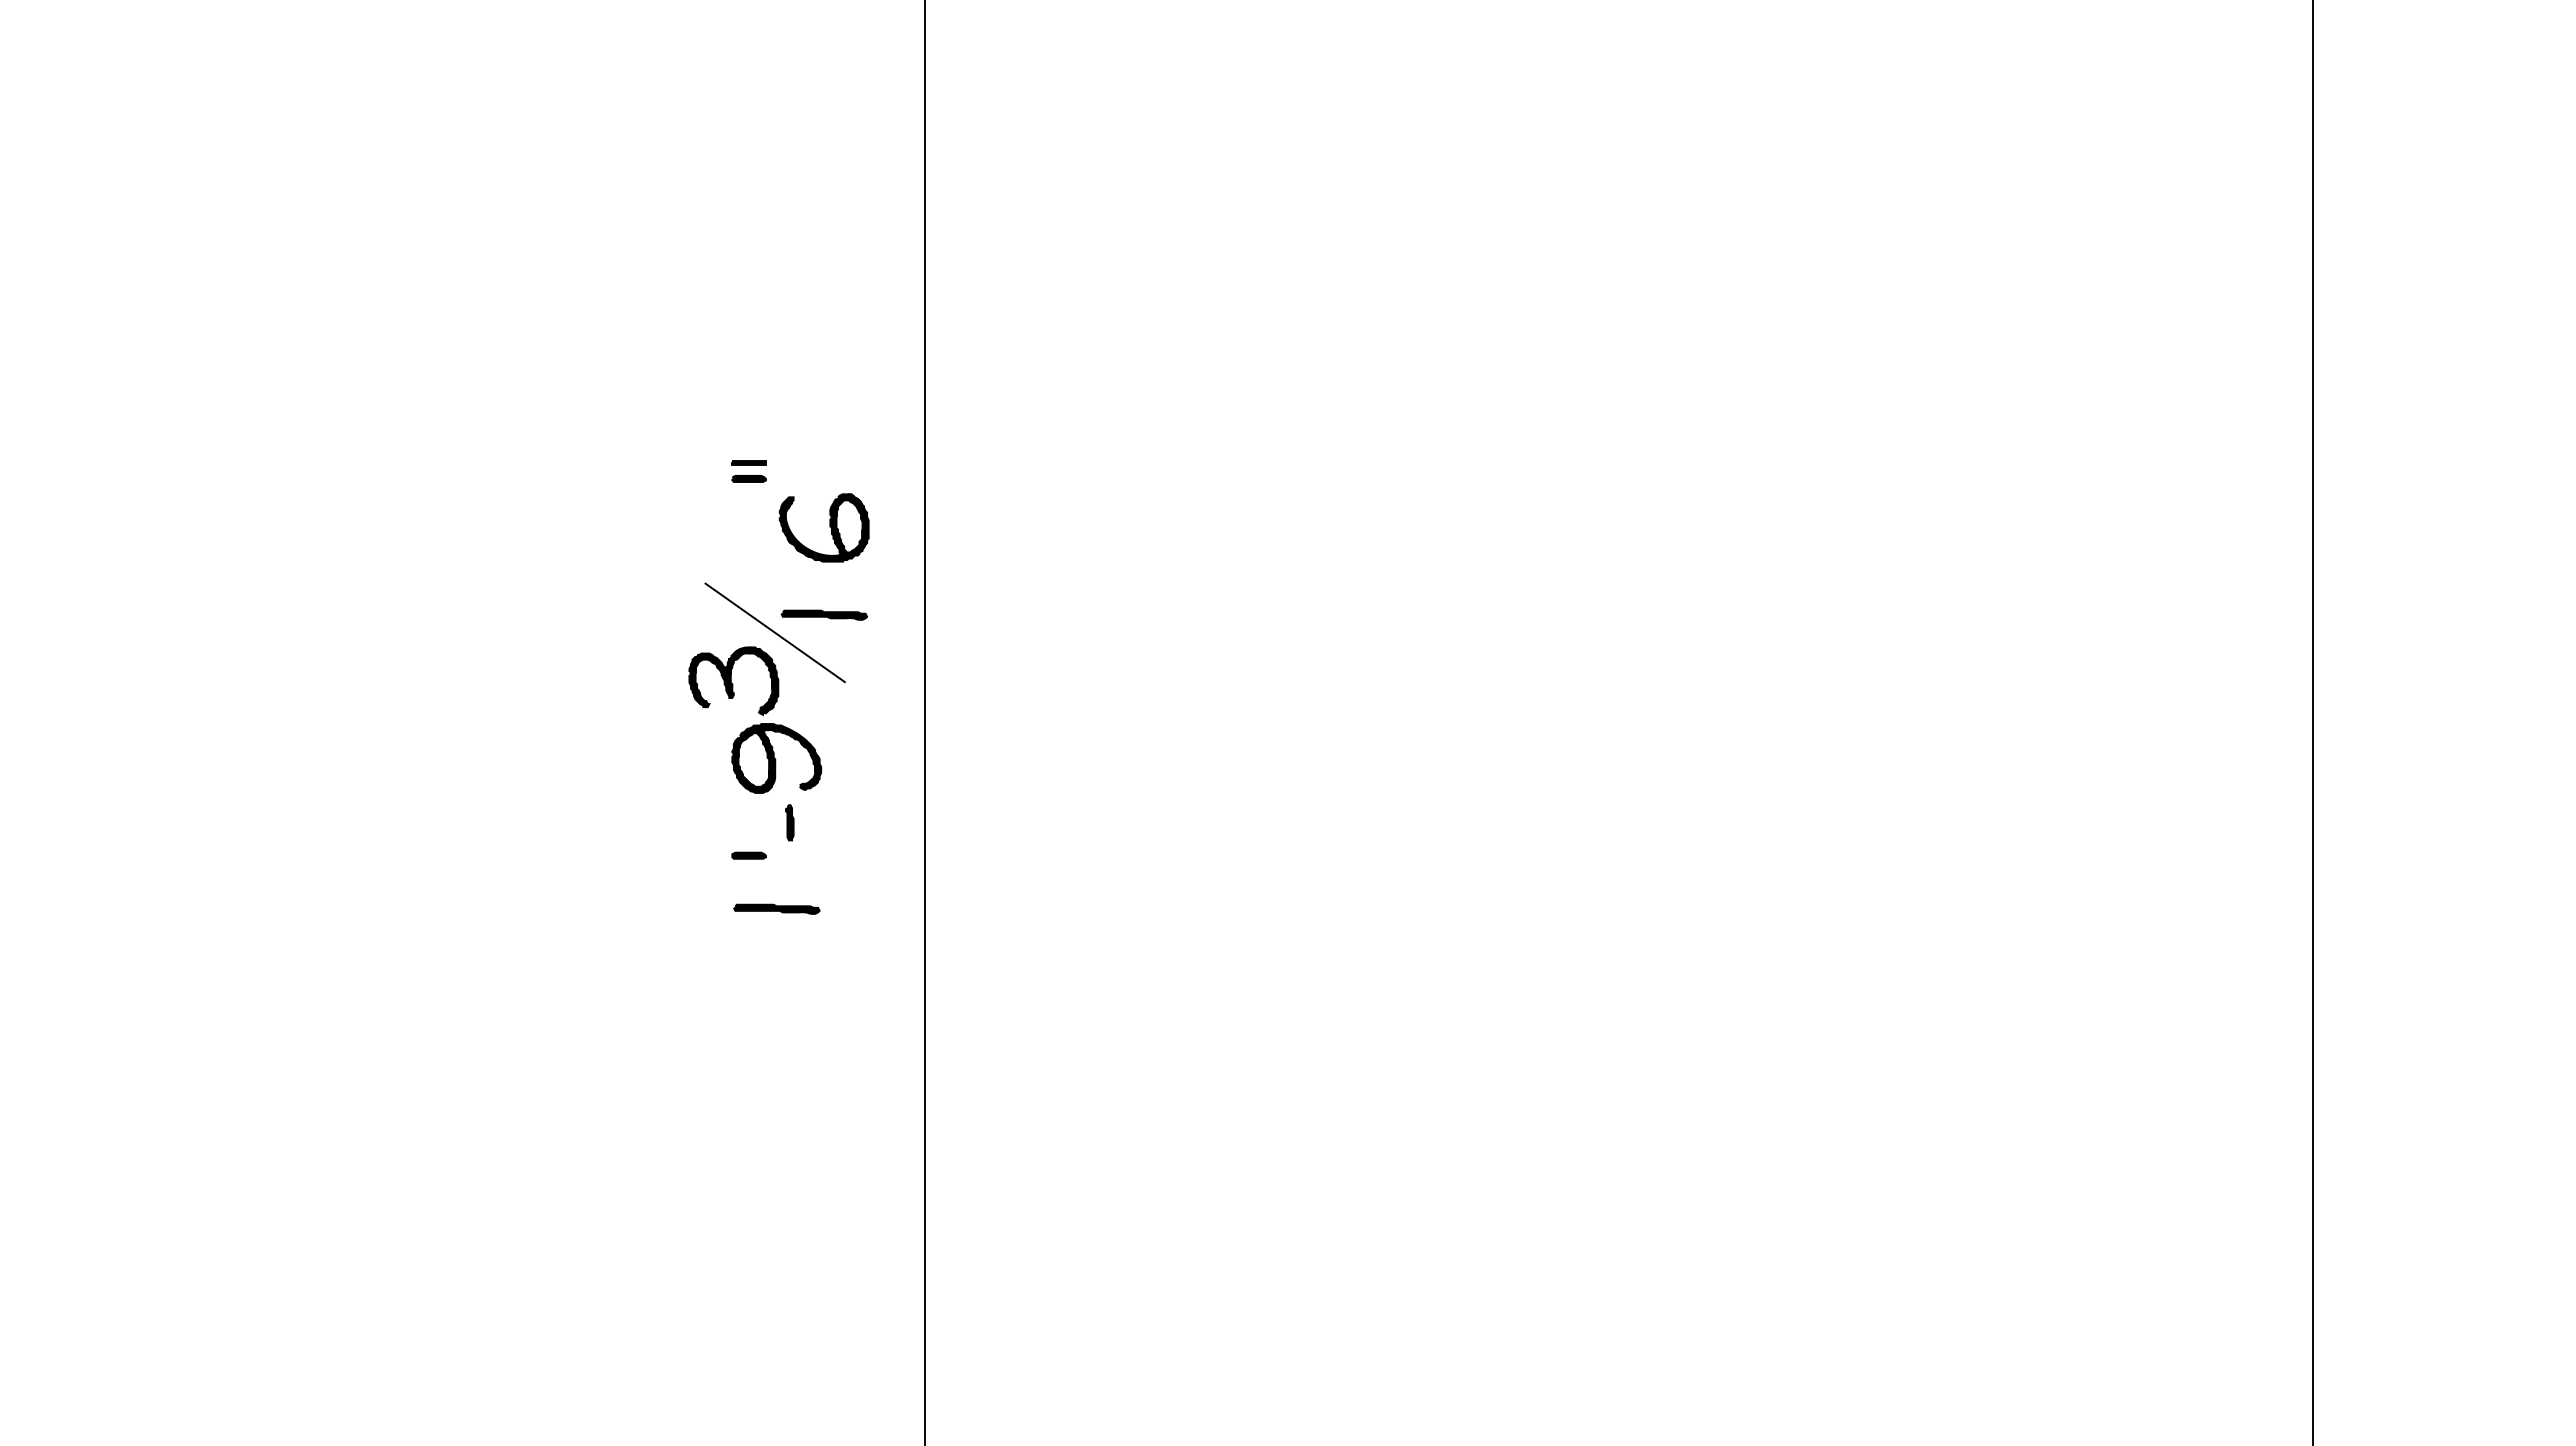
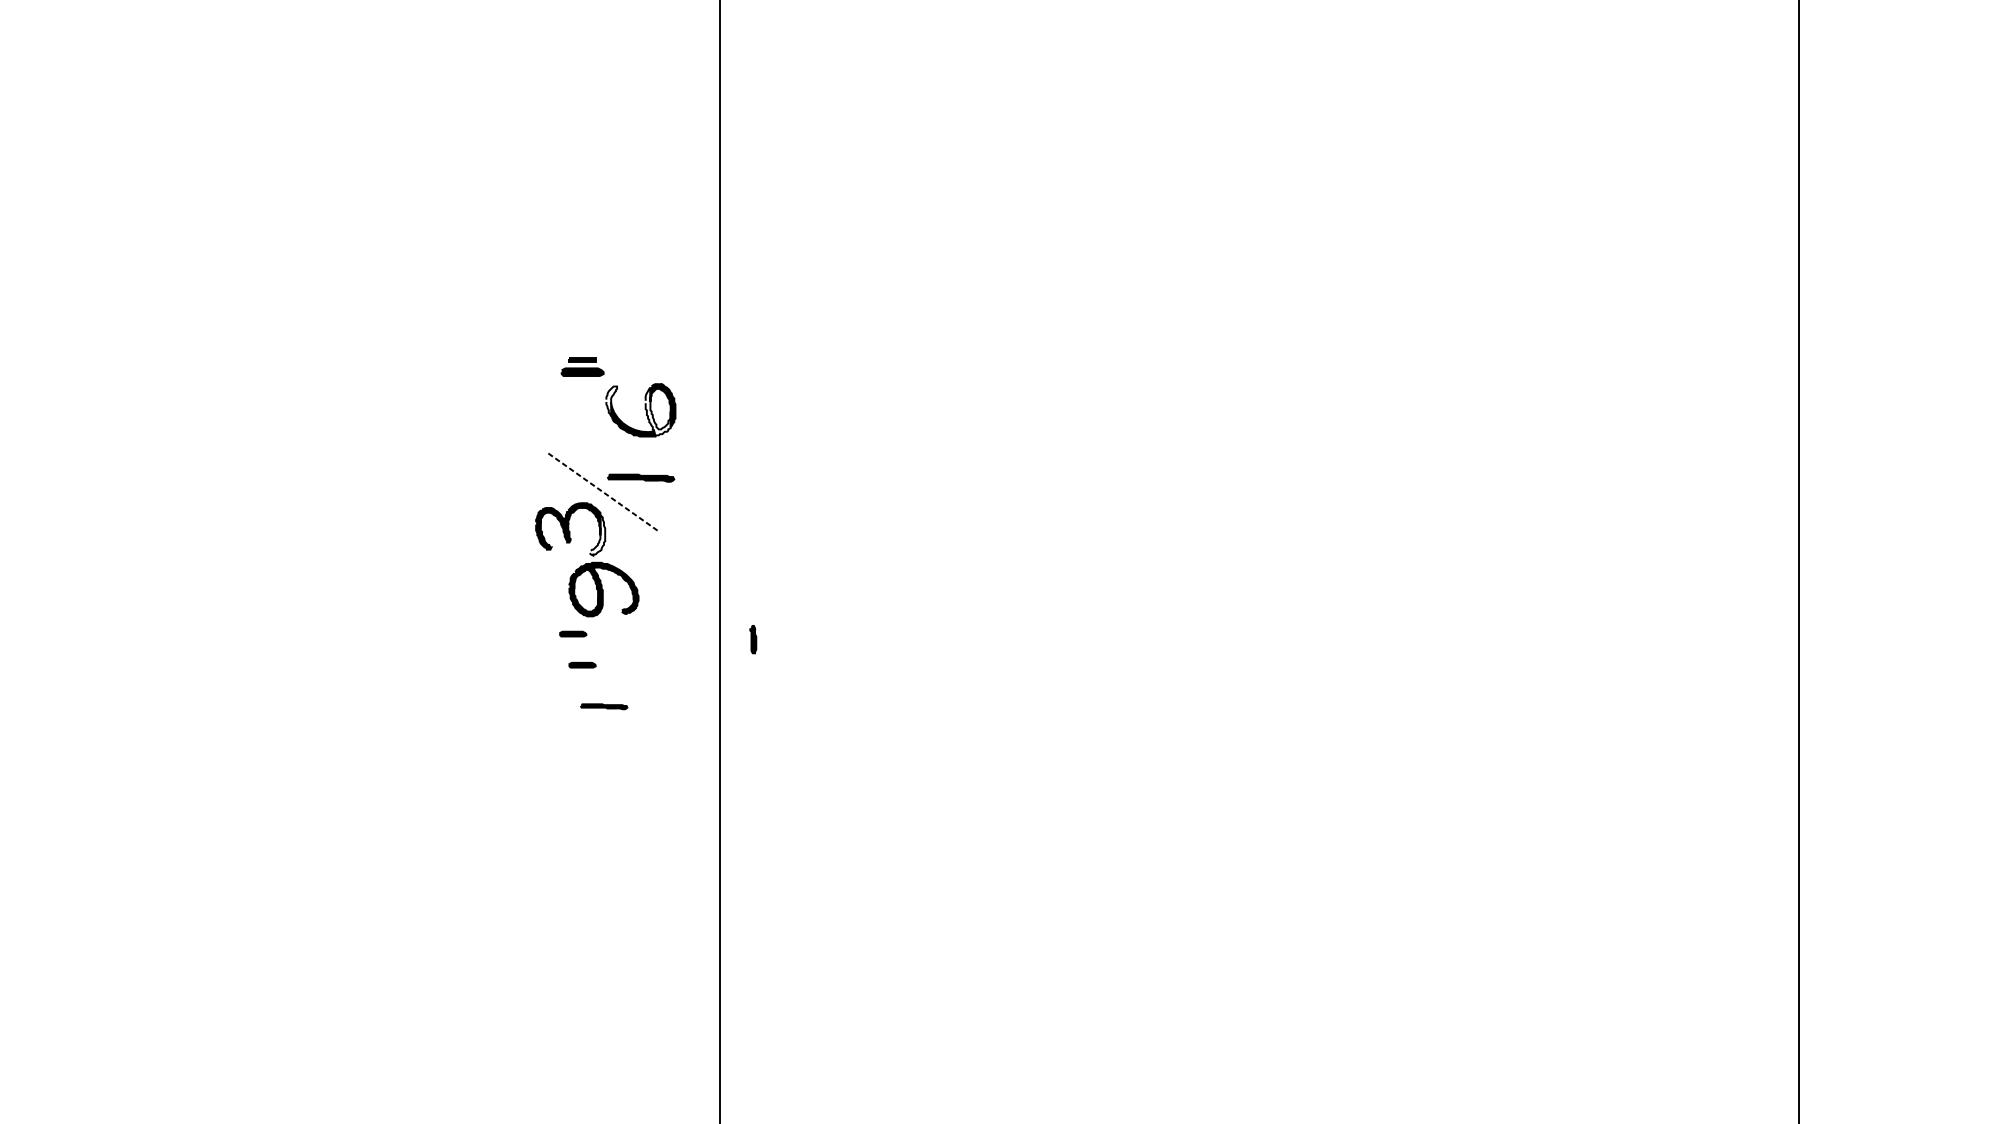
part: (748, 478) -> (582, 371), size x1.6
fill: (786, 516) -> (611, 401), removed
fill: (846, 529) -> (658, 411), removed
line: (774, 632) -> (602, 491), solid -> dashed
fill: (768, 688) -> (597, 535), removed
part: (736, 815) -> (572, 633), added
part: (789, 822) -> (753, 639), moved
part: (776, 908) -> (603, 706), size x0.7

